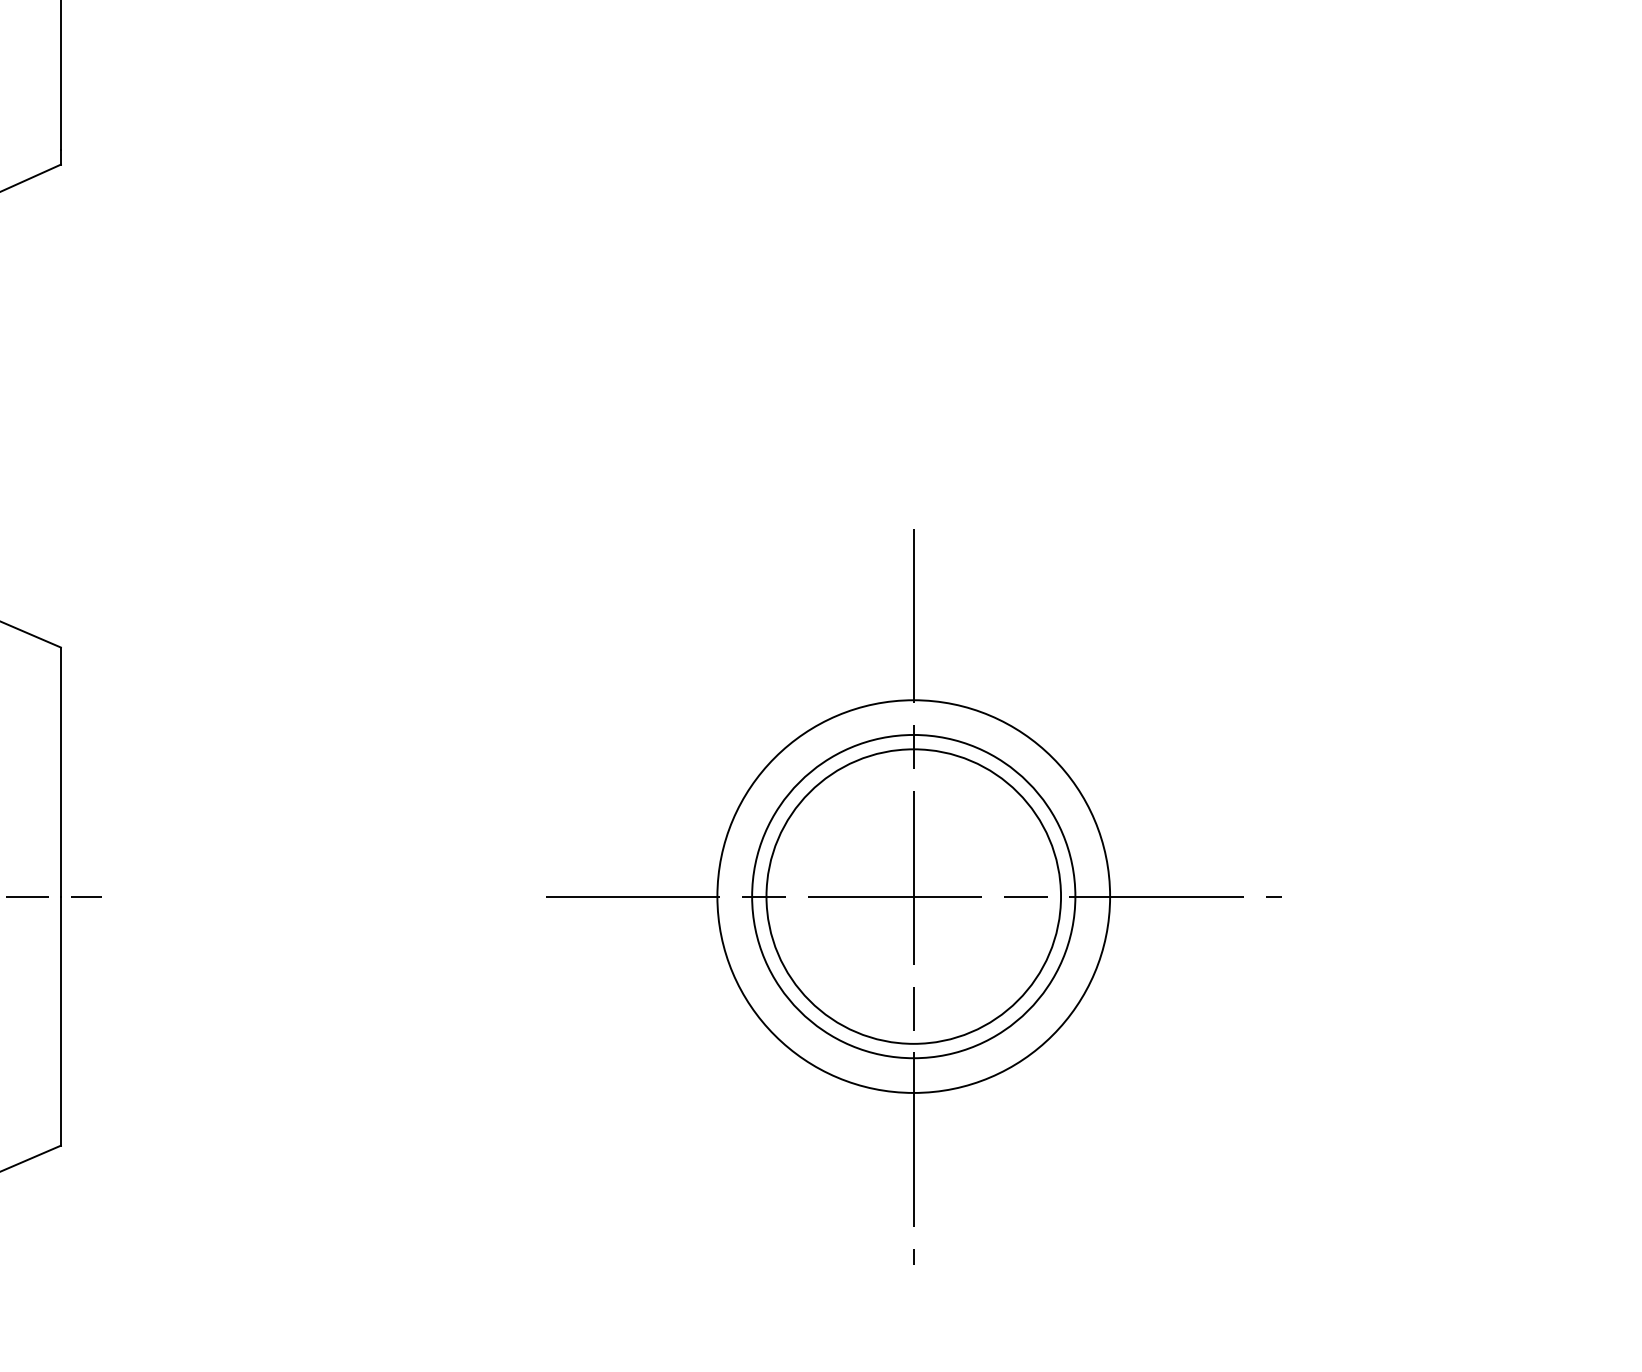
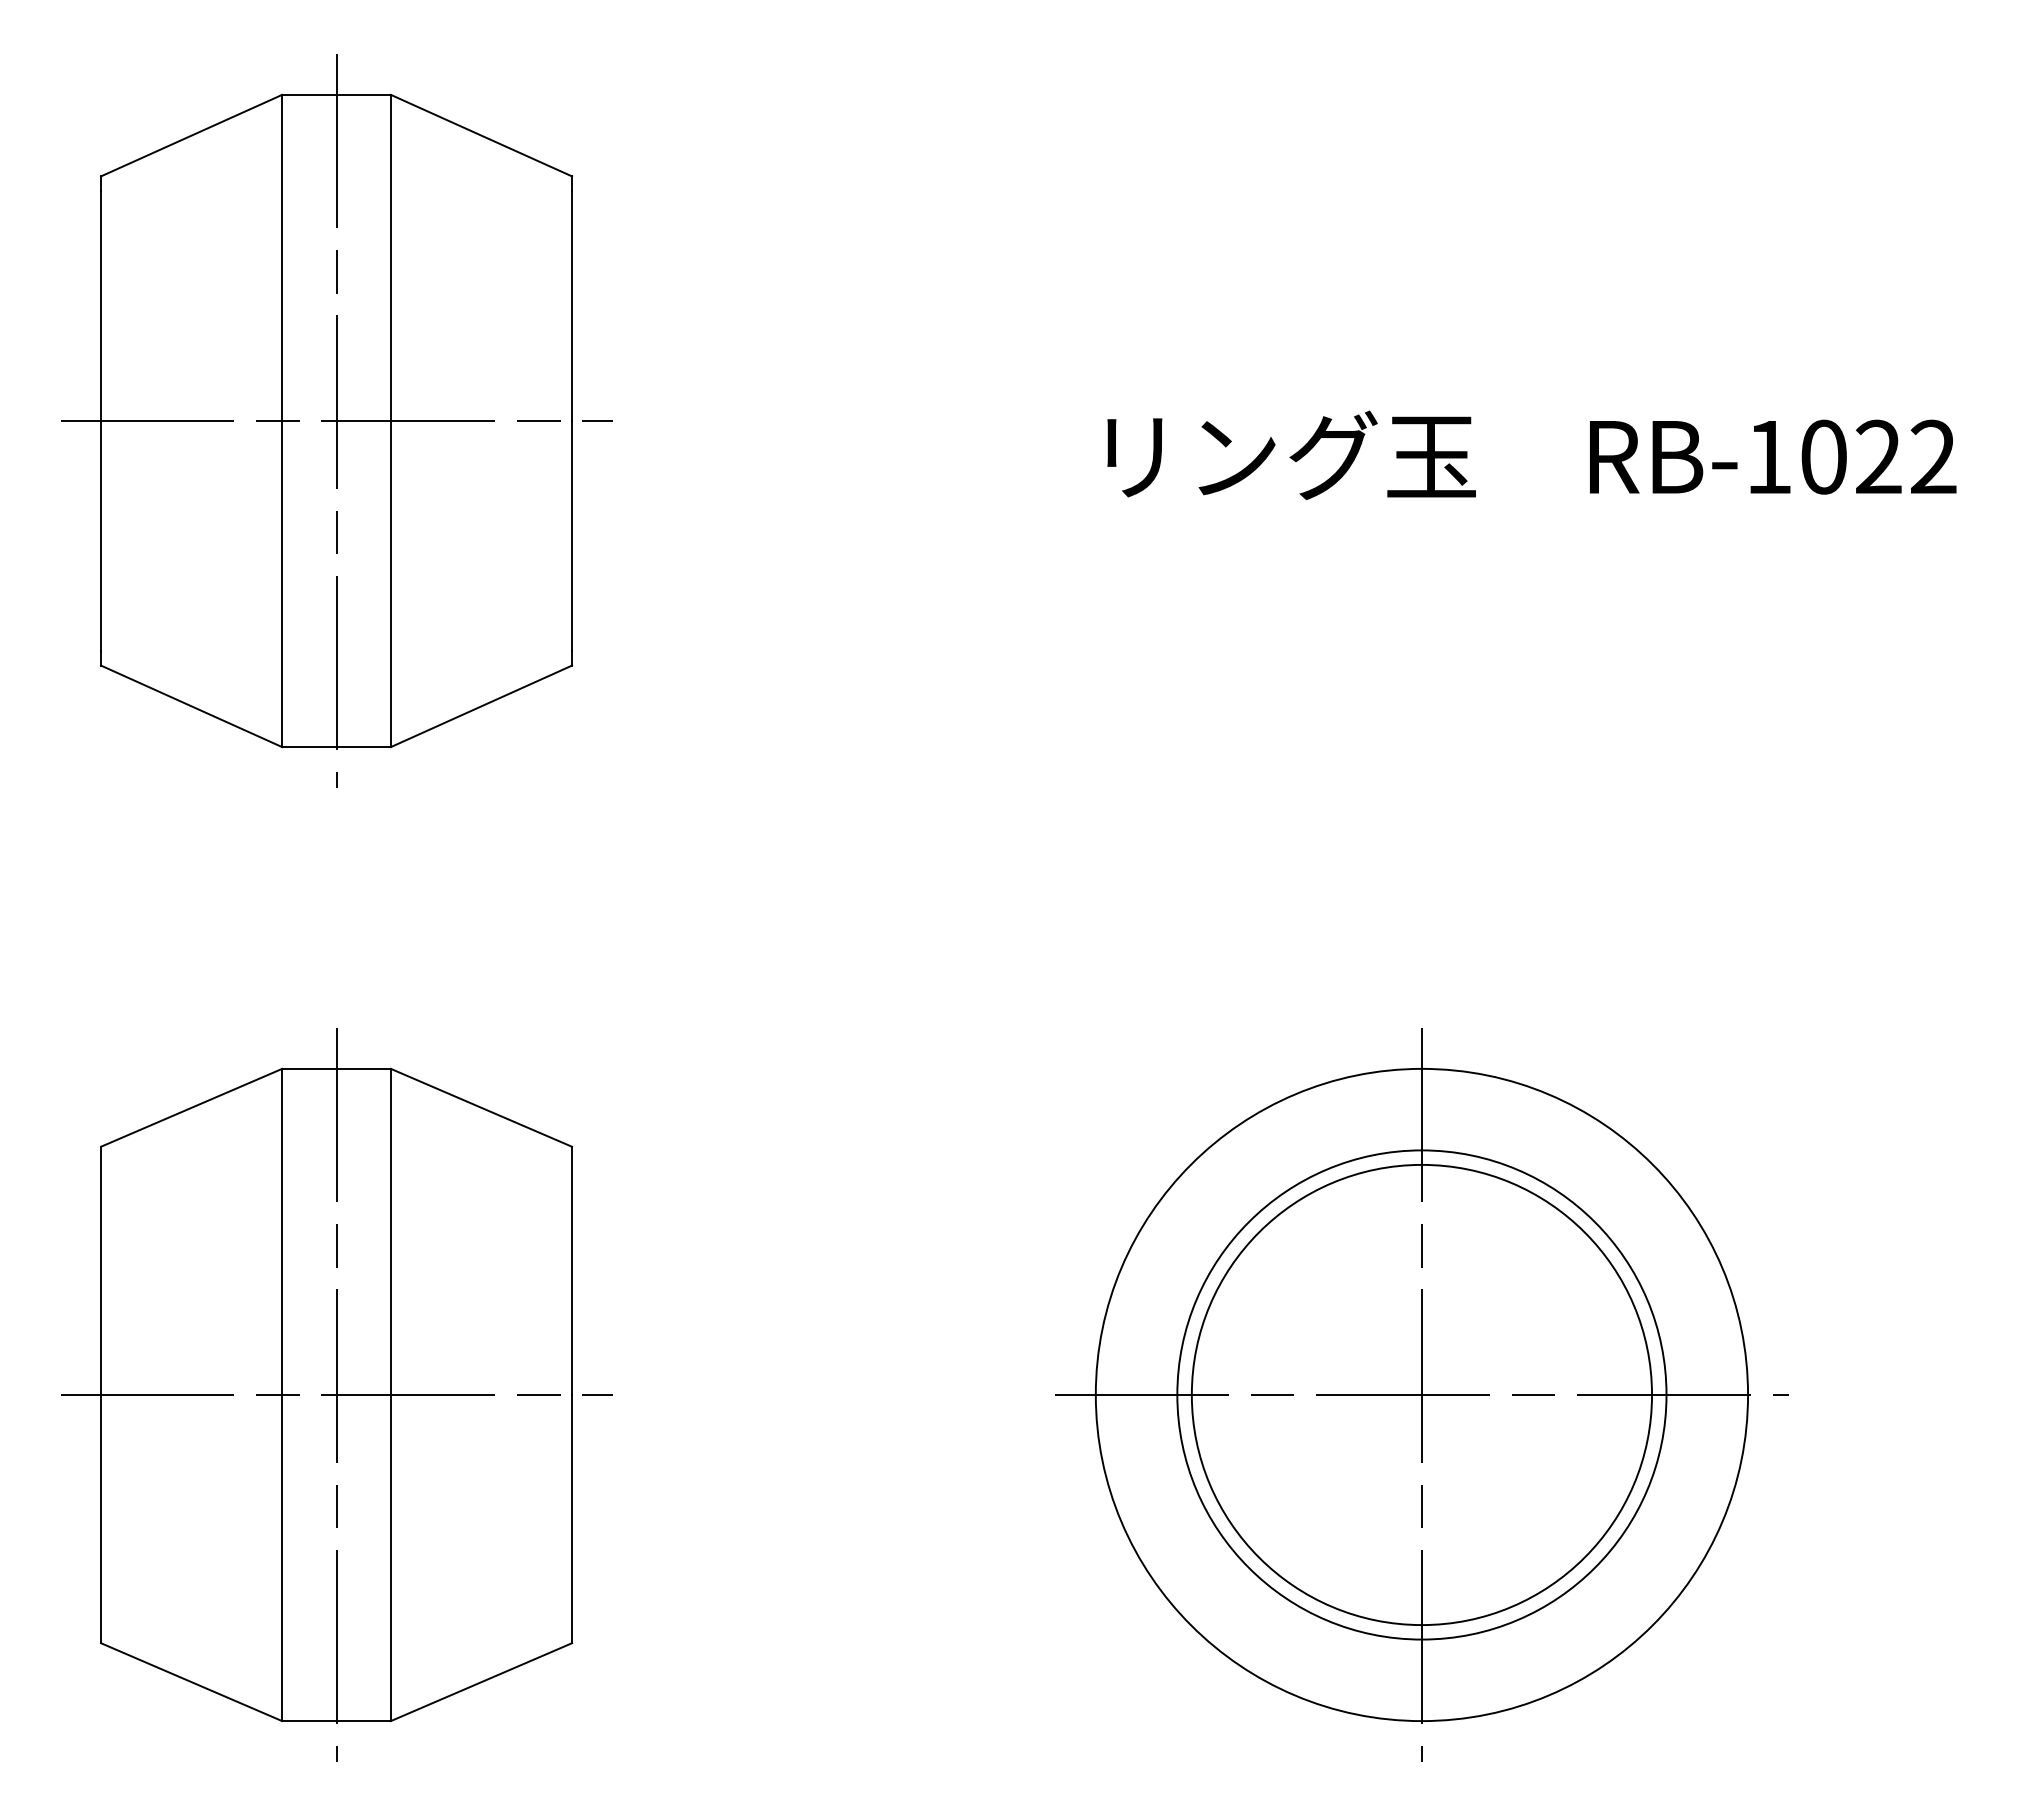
circle: (913, 896) -> (1421, 1394), size x1.43
circle: (913, 896) -> (1421, 1394), size x1.67
circle: (913, 896) -> (1421, 1394), size x1.67

